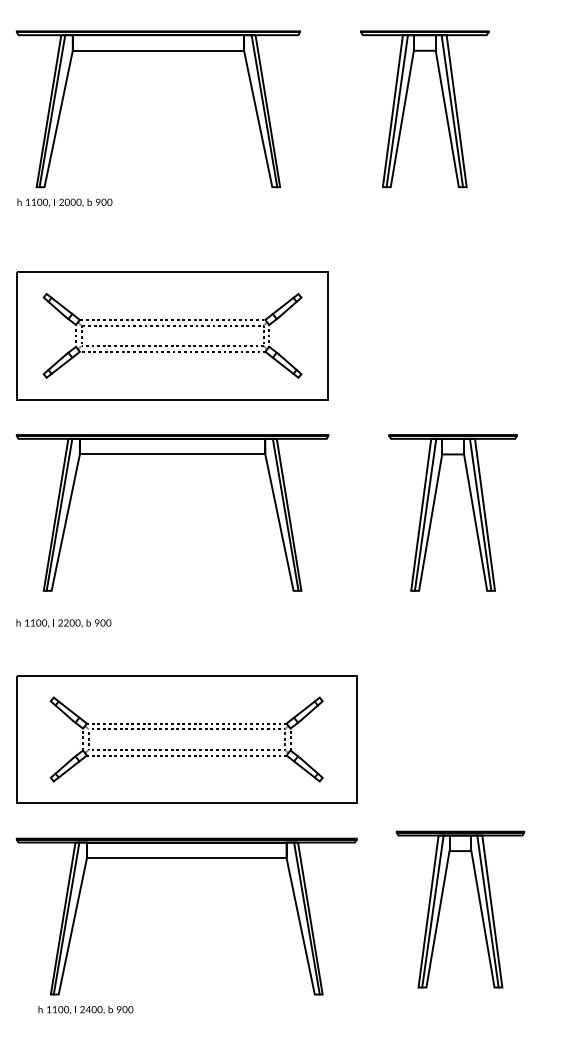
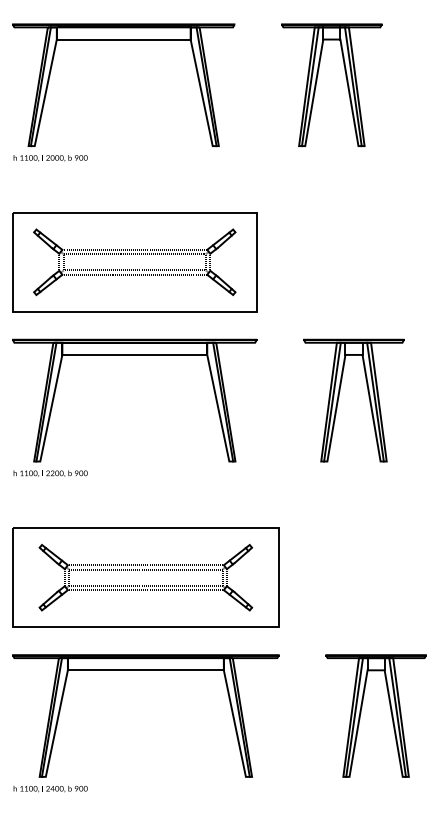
text: (63, 623) -> (50, 473), moved
part: (479, 906) -> (390, 713), moved
text: (85, 1010) -> (50, 789), moved

